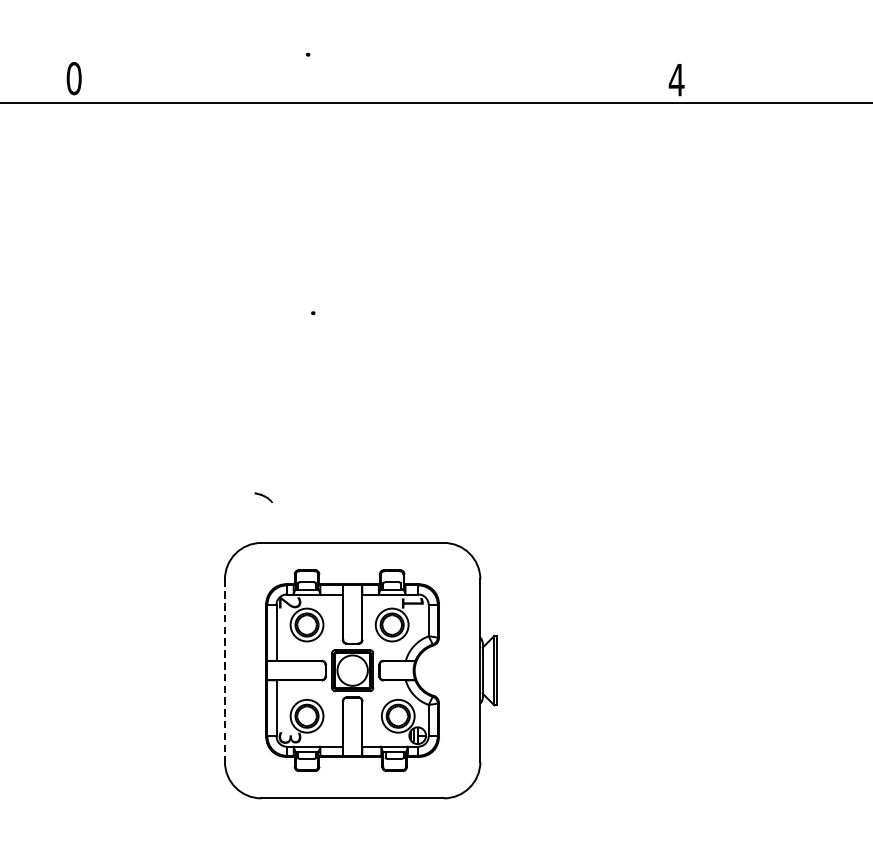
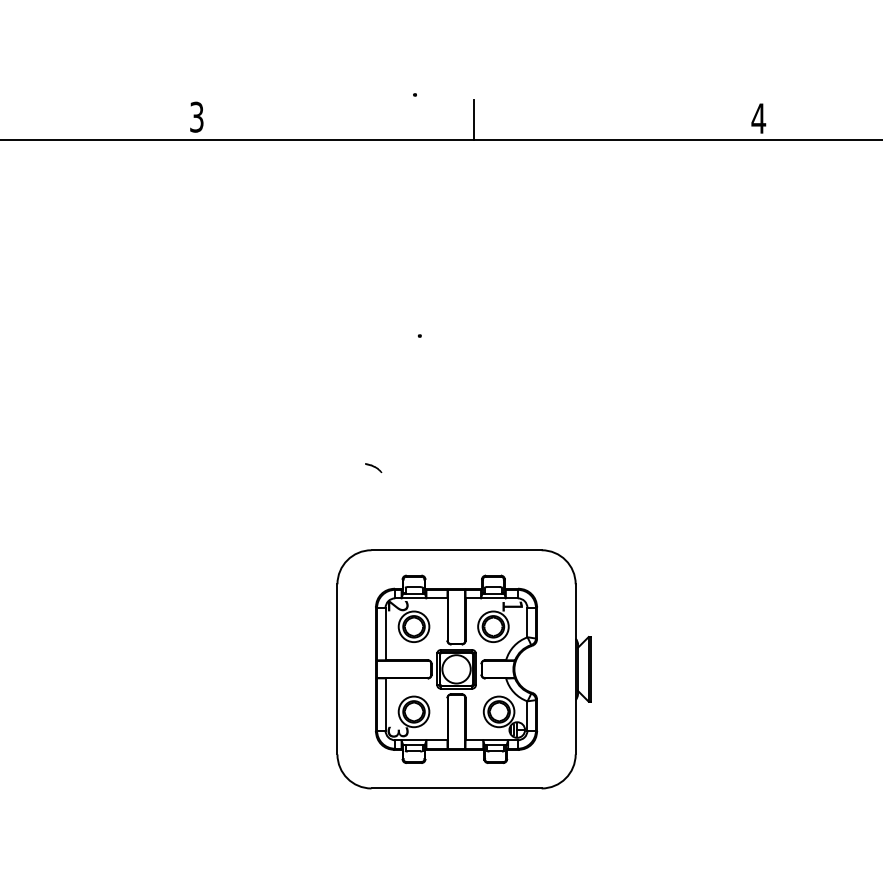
text: (73, 77) -> (196, 116), 0 -> 3
line: (370, 81) -> (473, 119), added
part: (263, 497) -> (373, 467), moved
line: (224, 670) -> (337, 669), dashed -> solid

